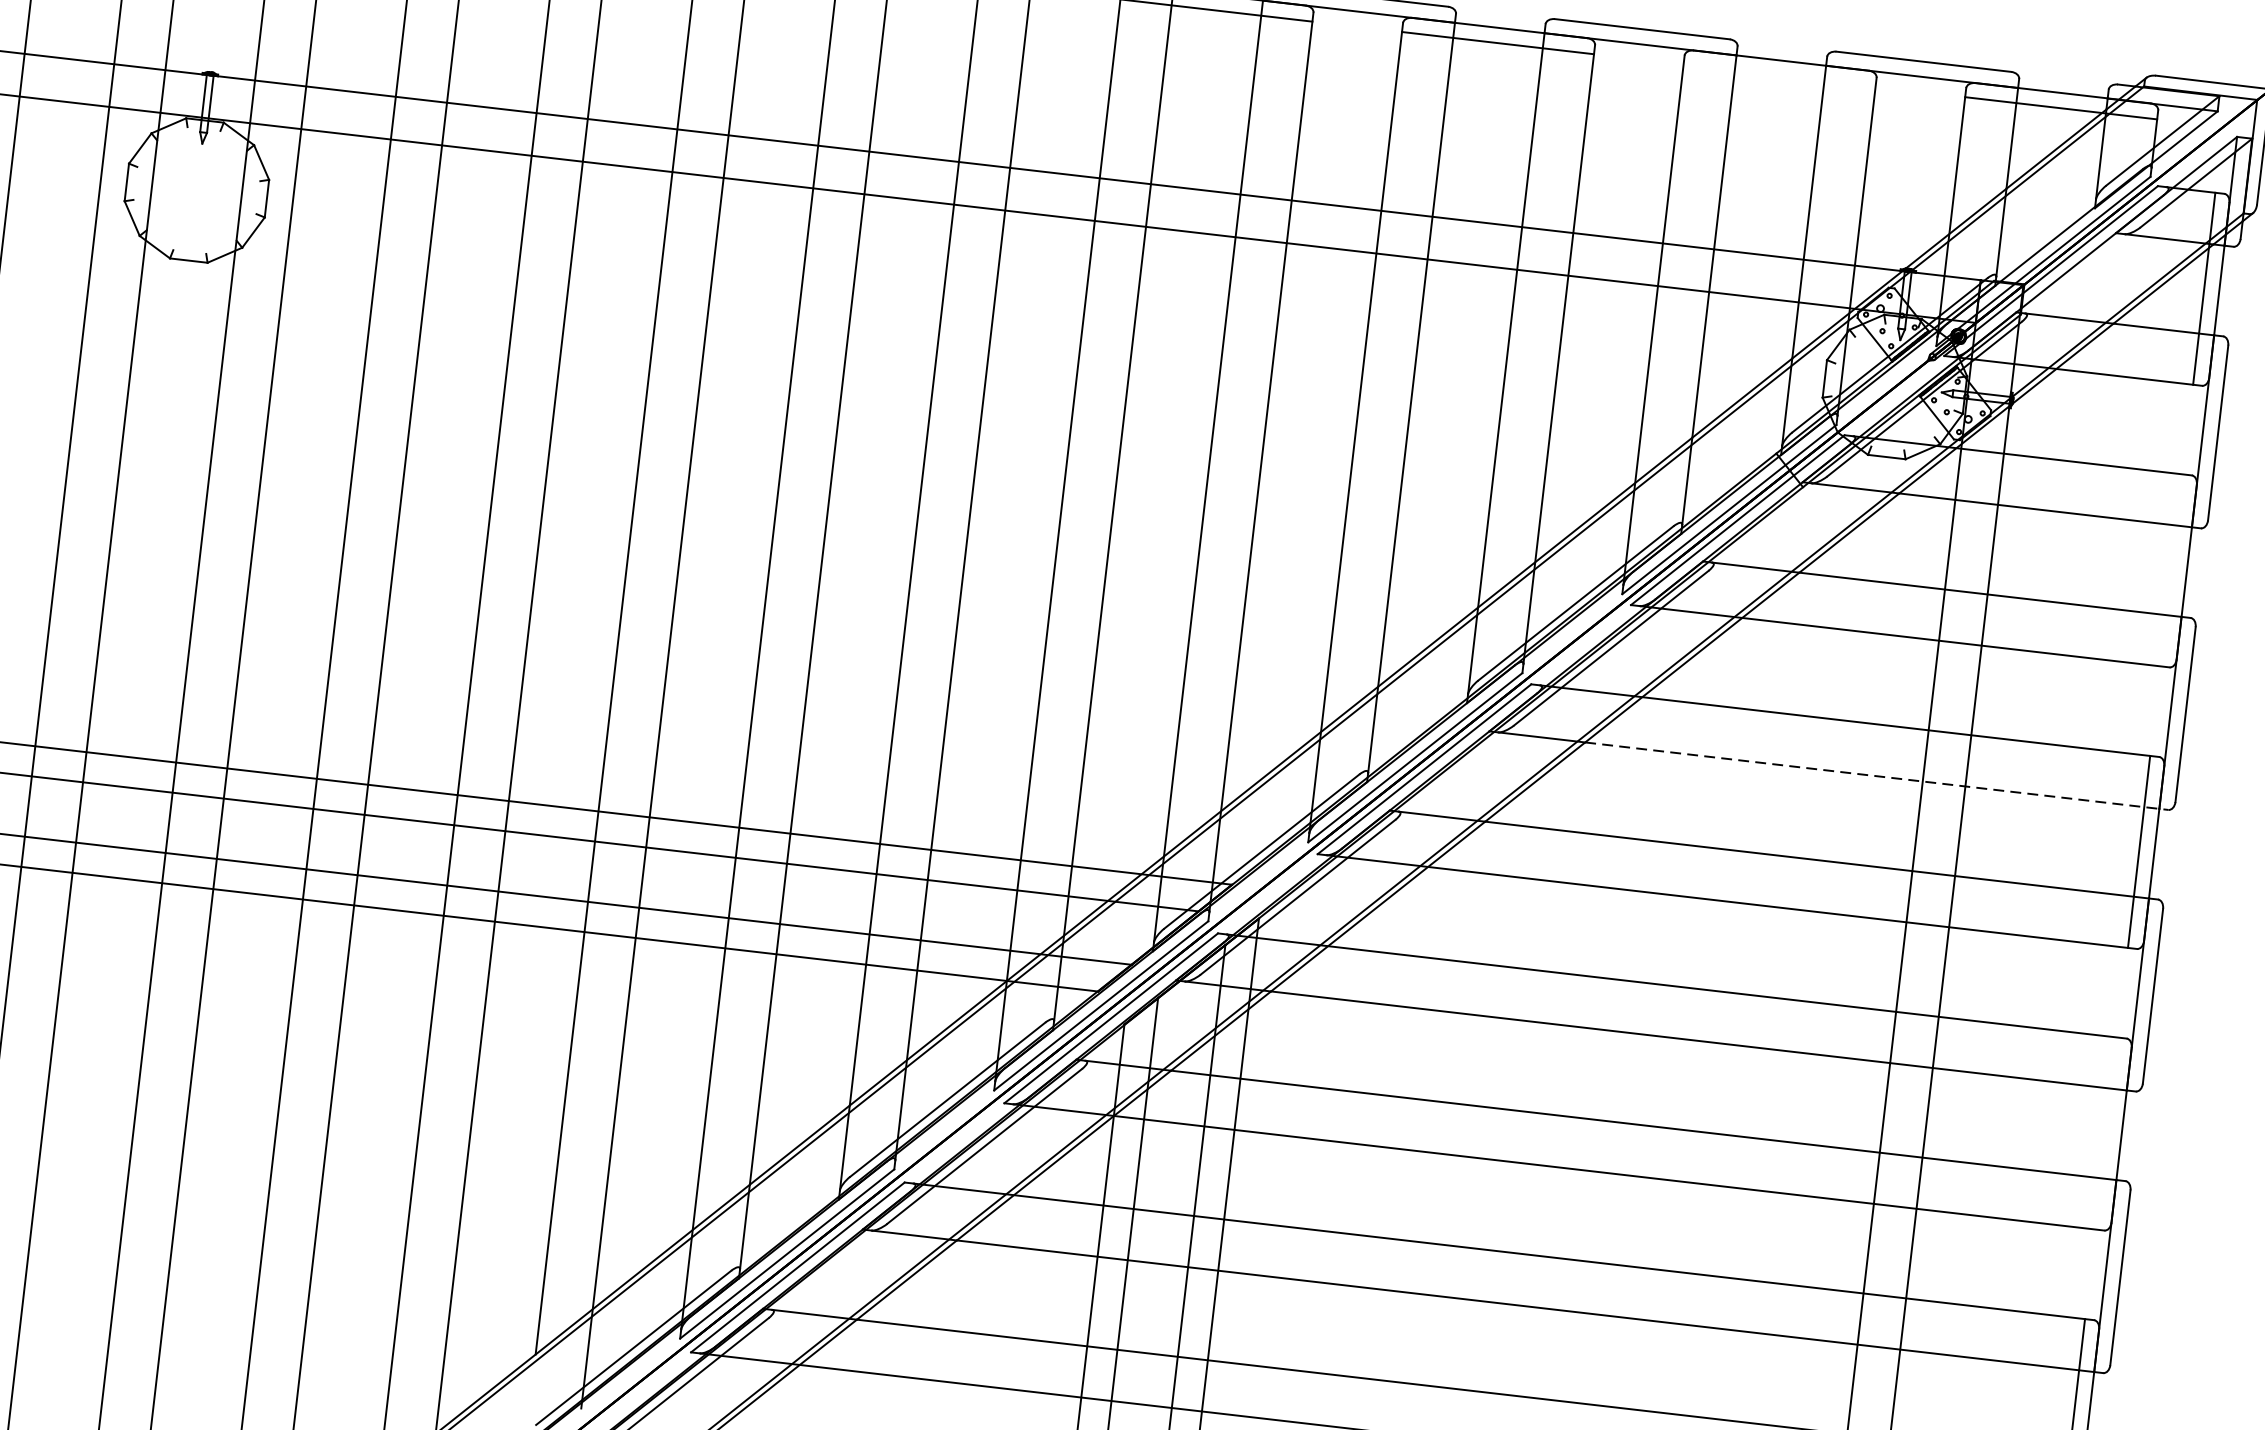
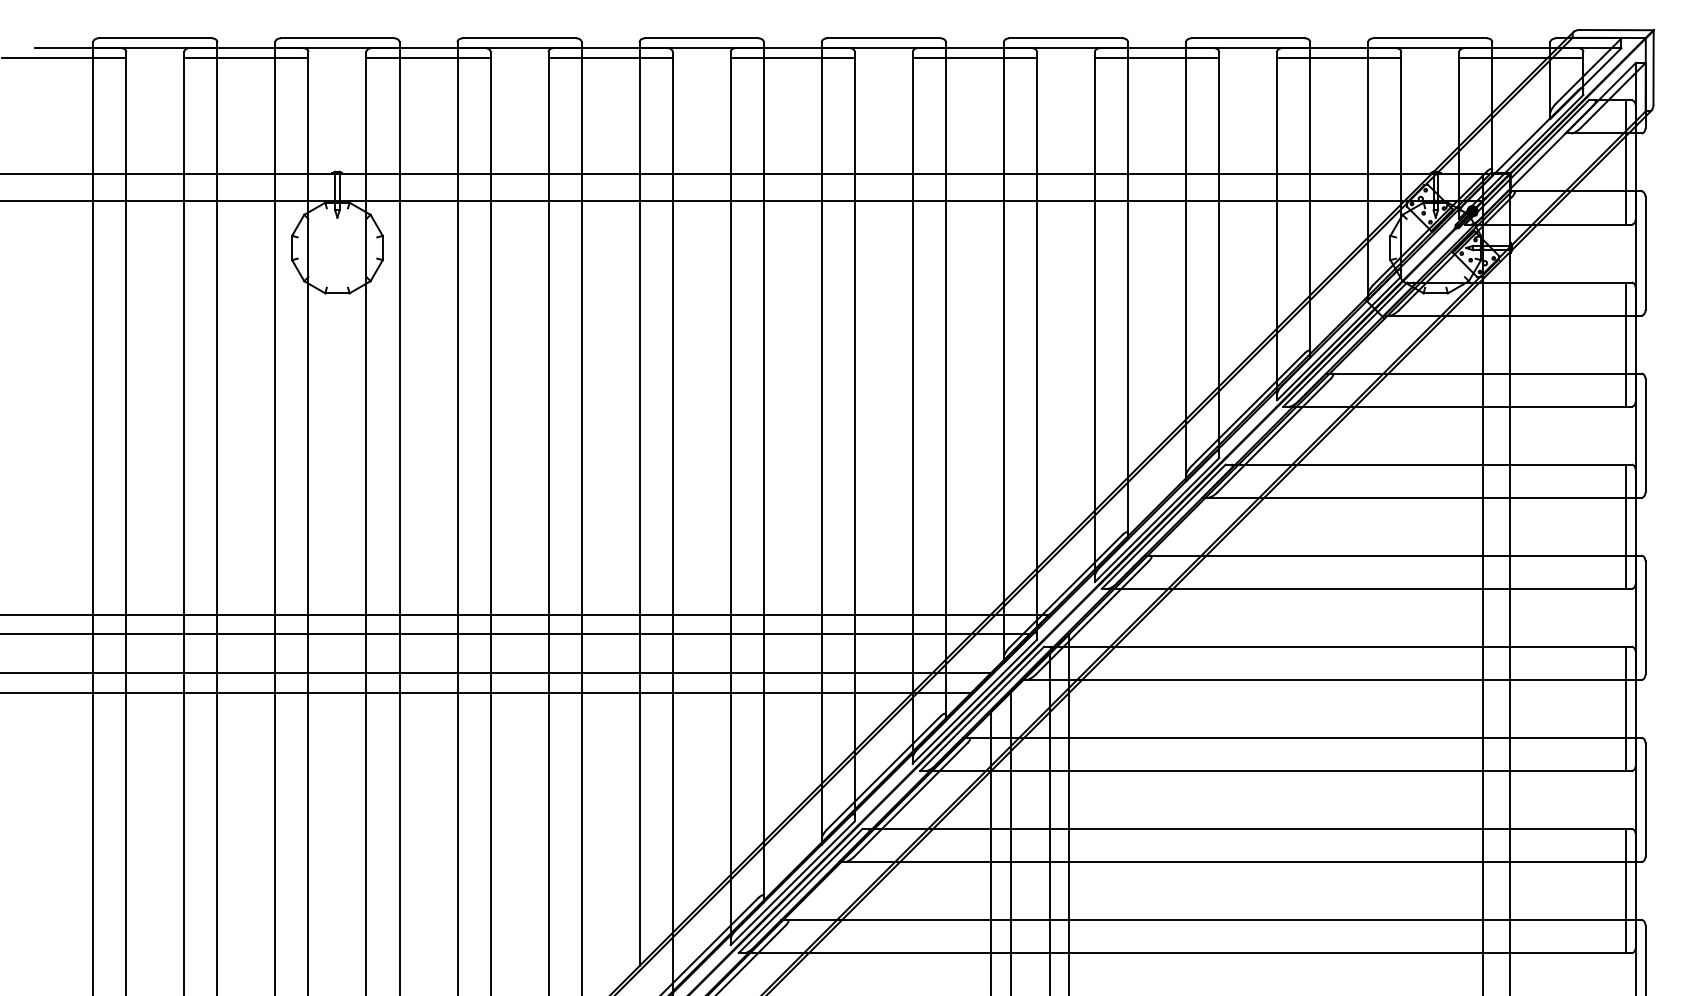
line: (1780, 75) -> (1339, 57), added
line: (2170, 570) -> (1625, 344), added
line: (1876, 775) -> (1452, 497), dashed -> solid
line: (2105, 1132) -> (1625, 708), added

